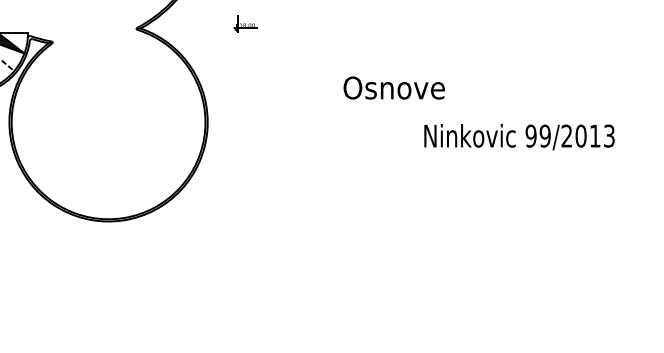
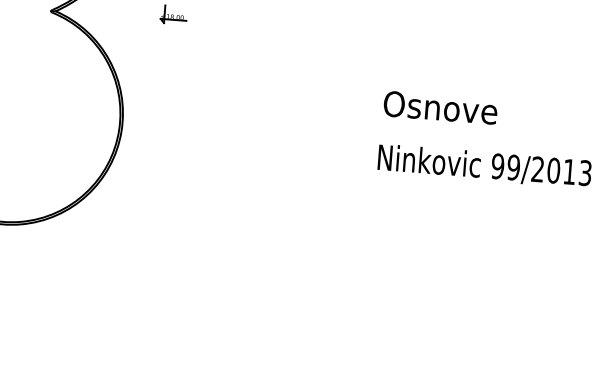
text: (393, 87) -> (439, 107), moved
text: (519, 137) -> (484, 166), moved

